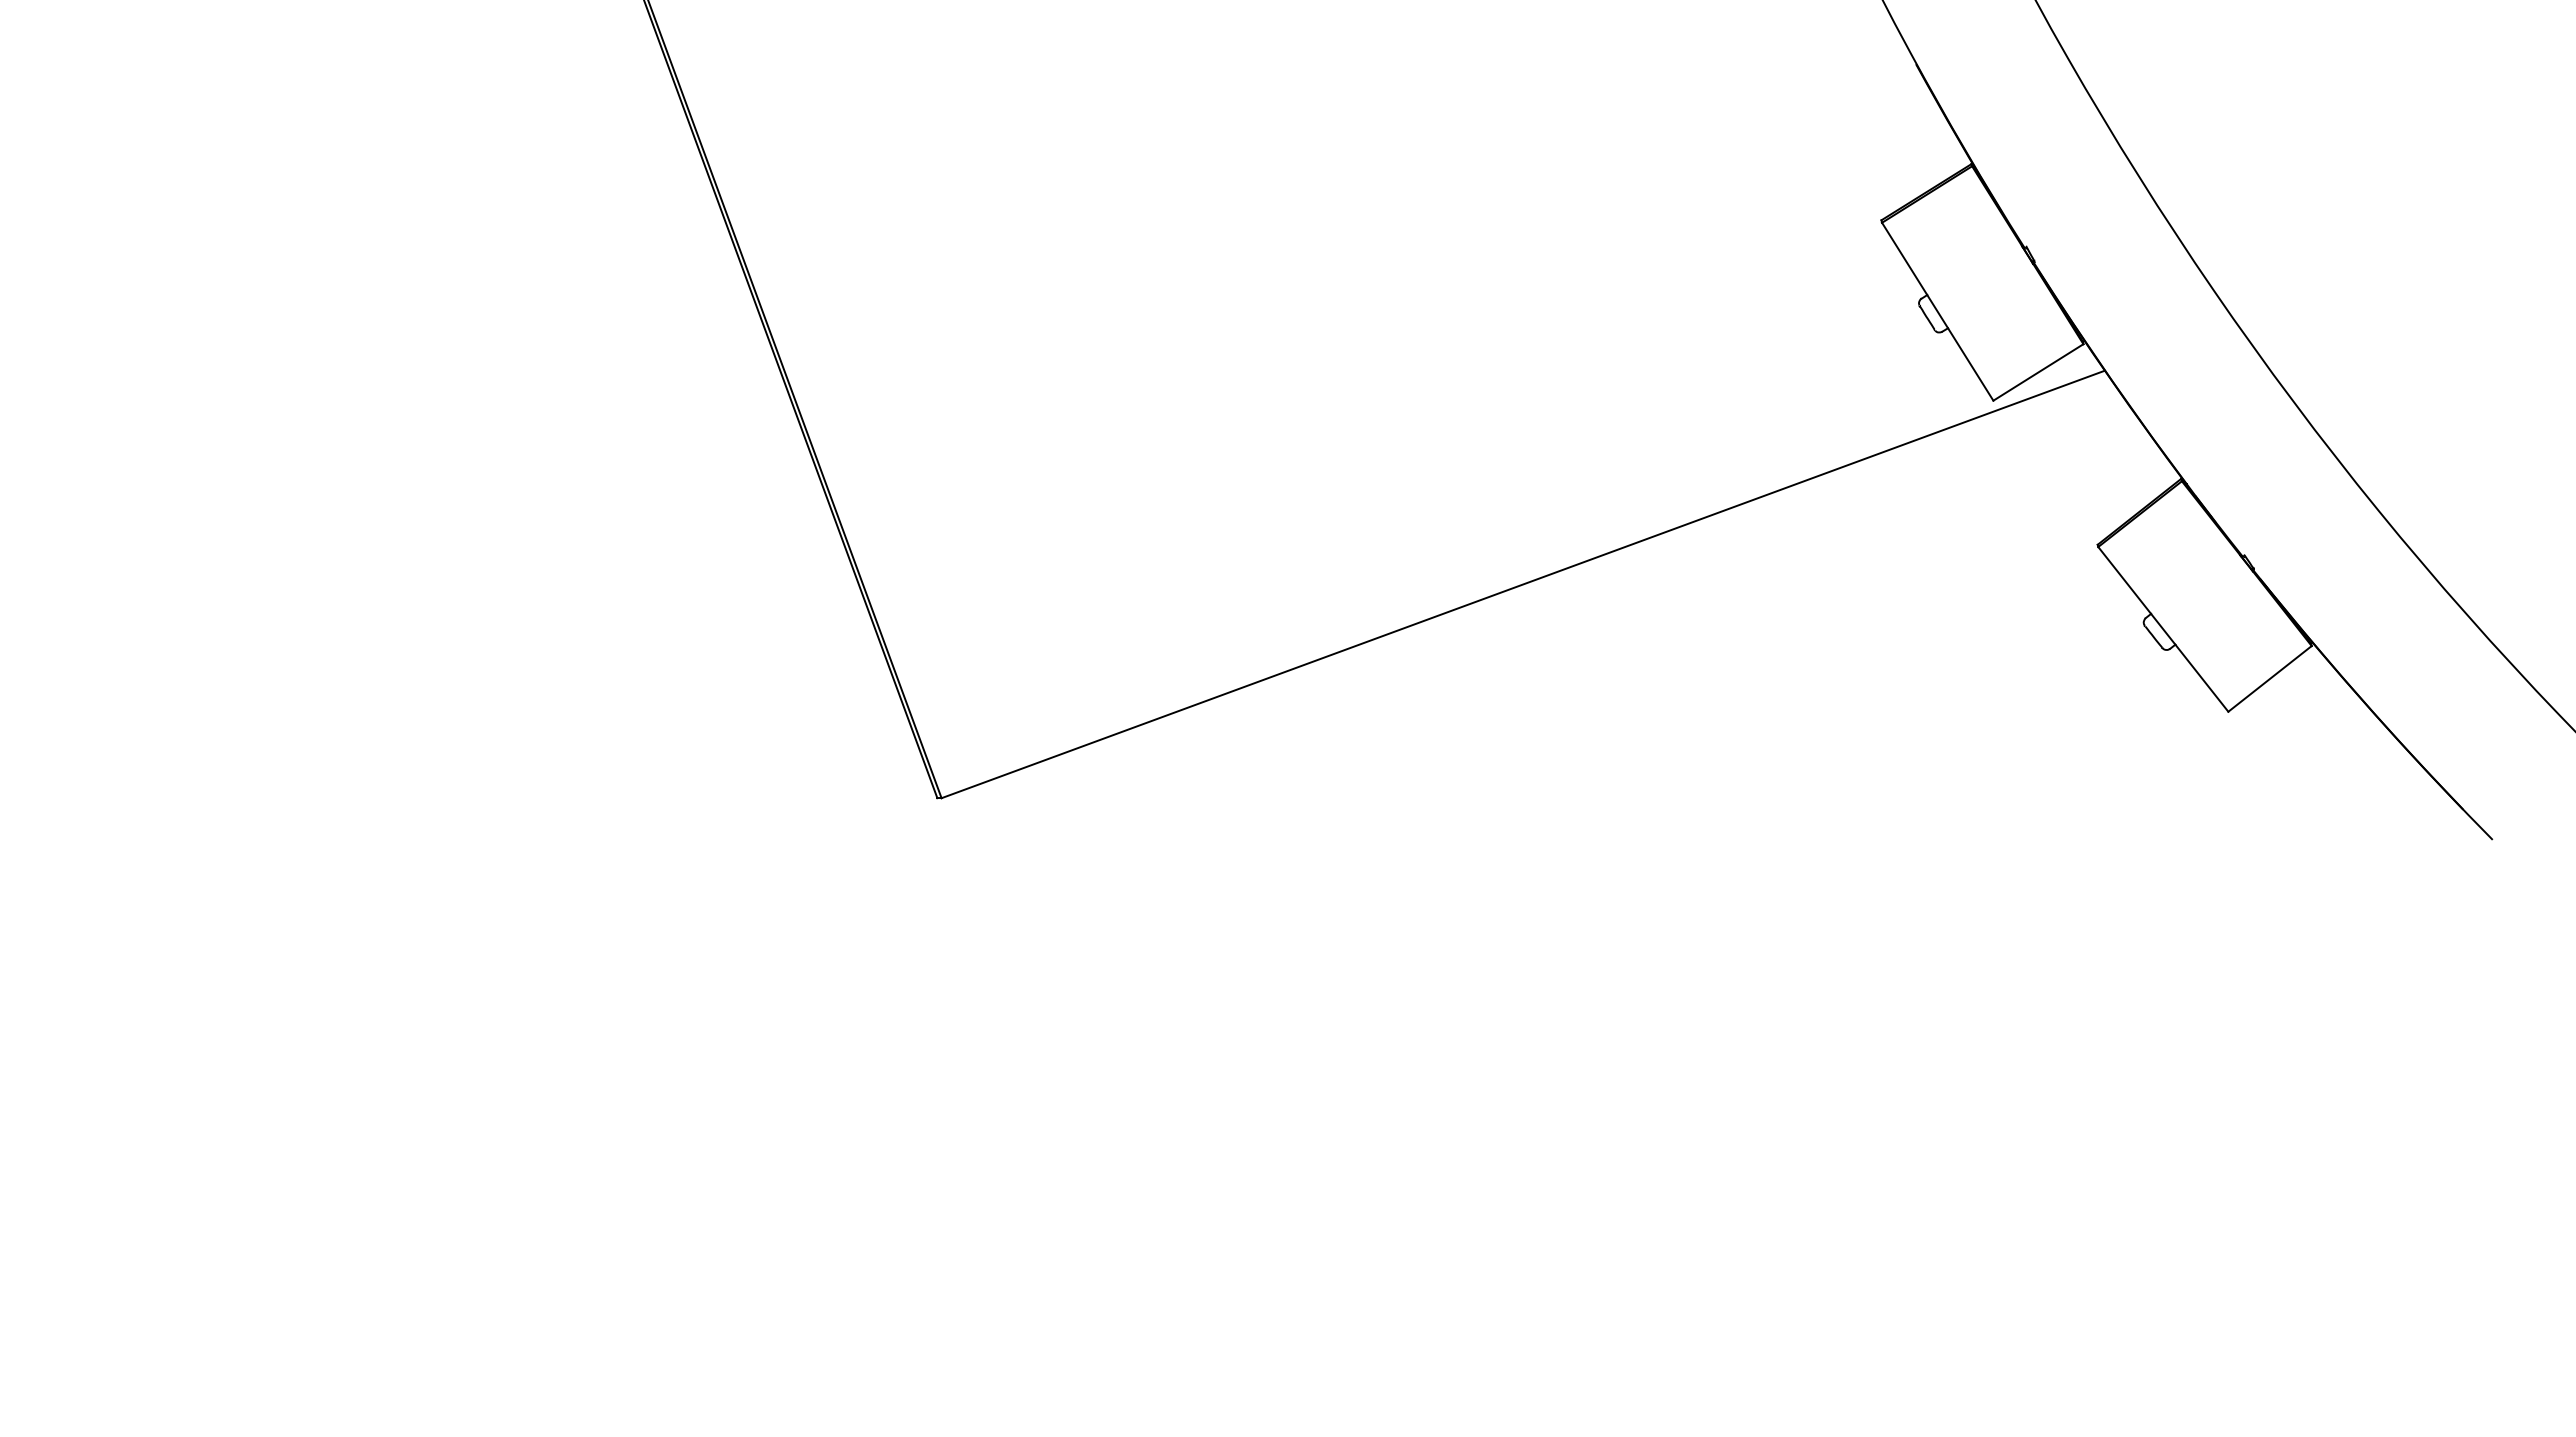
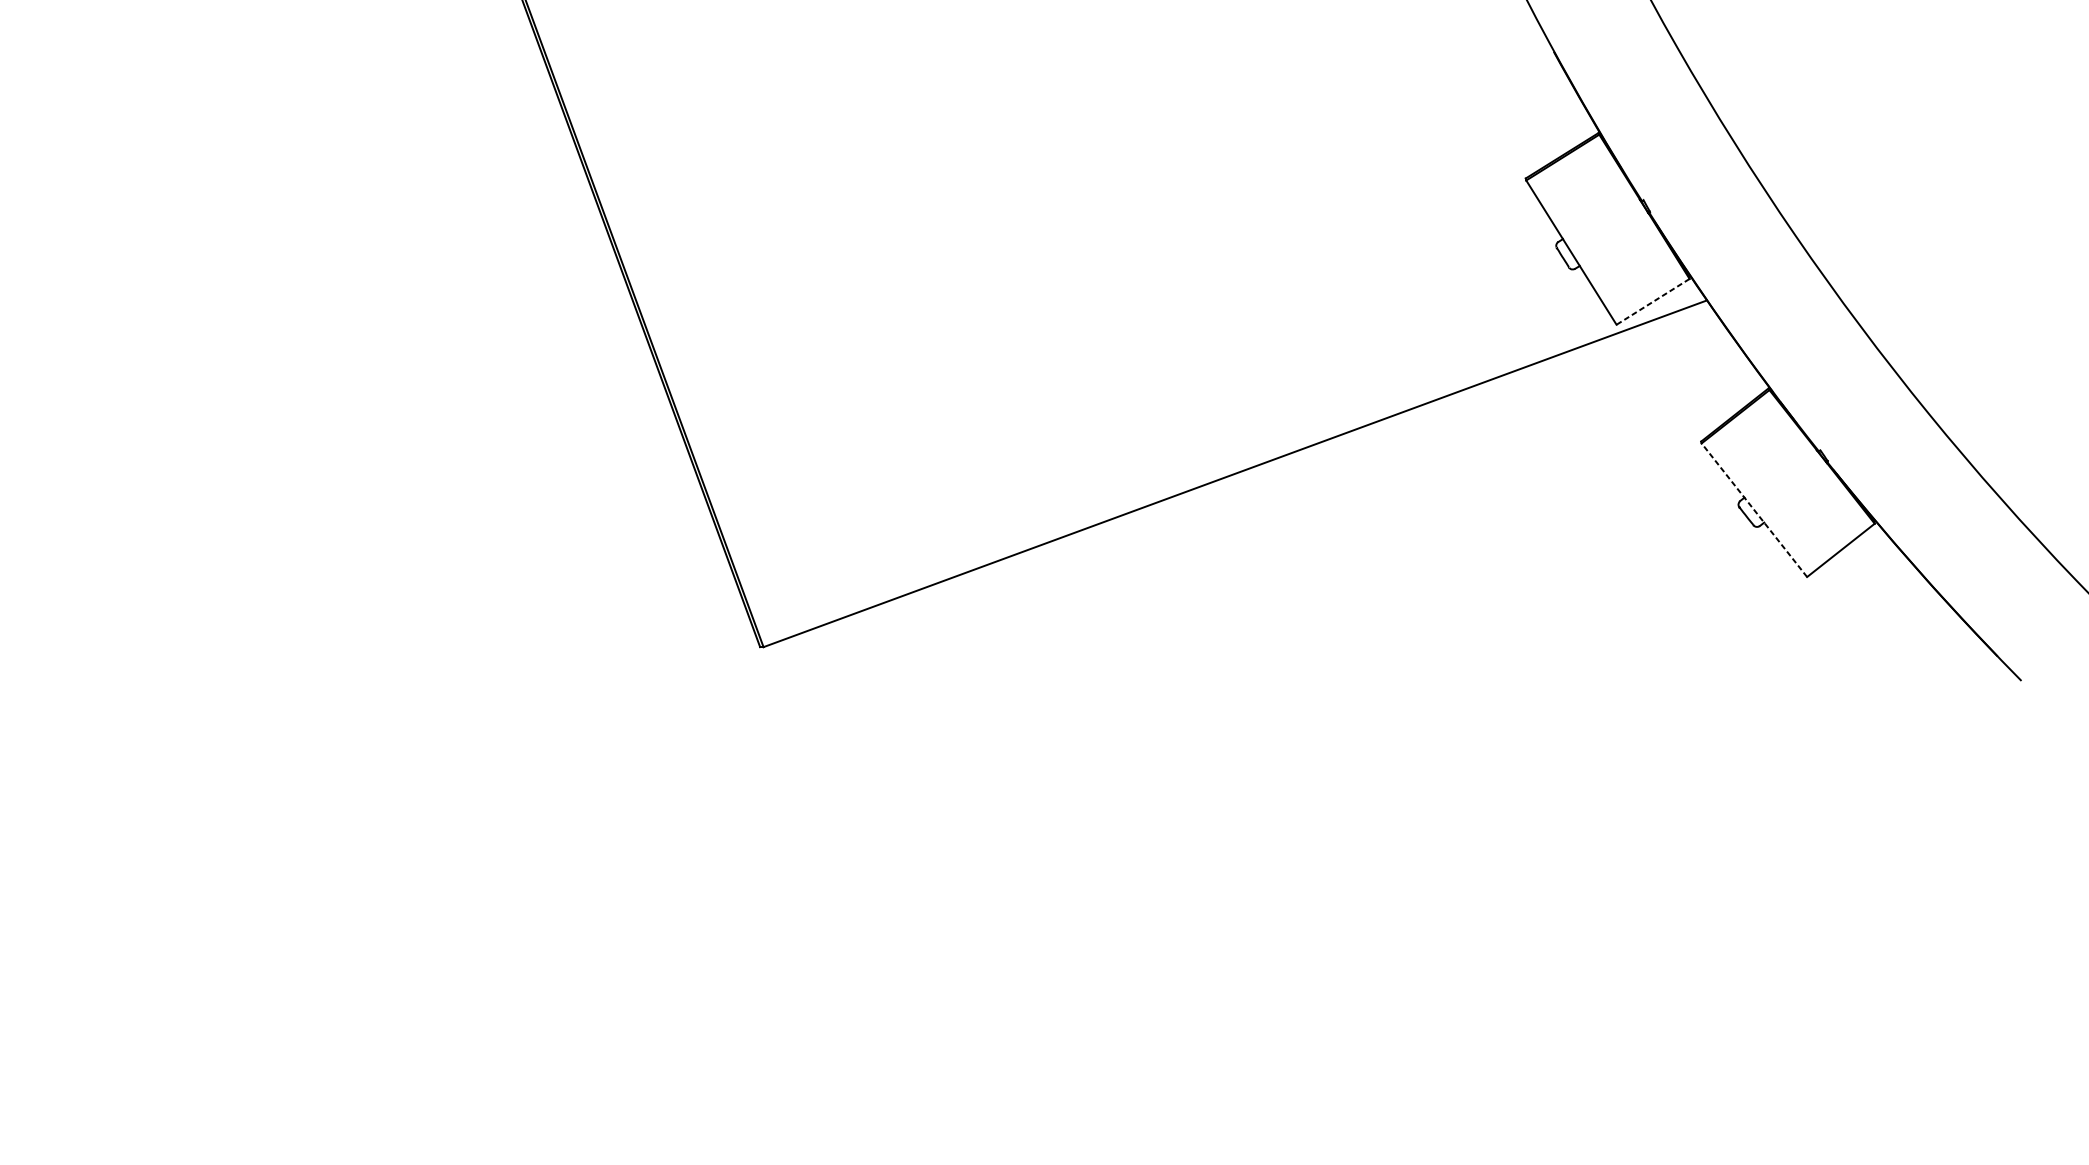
line: (2038, 372) -> (1653, 301), solid -> dashed
line: (2163, 629) -> (1754, 510), solid -> dashed

